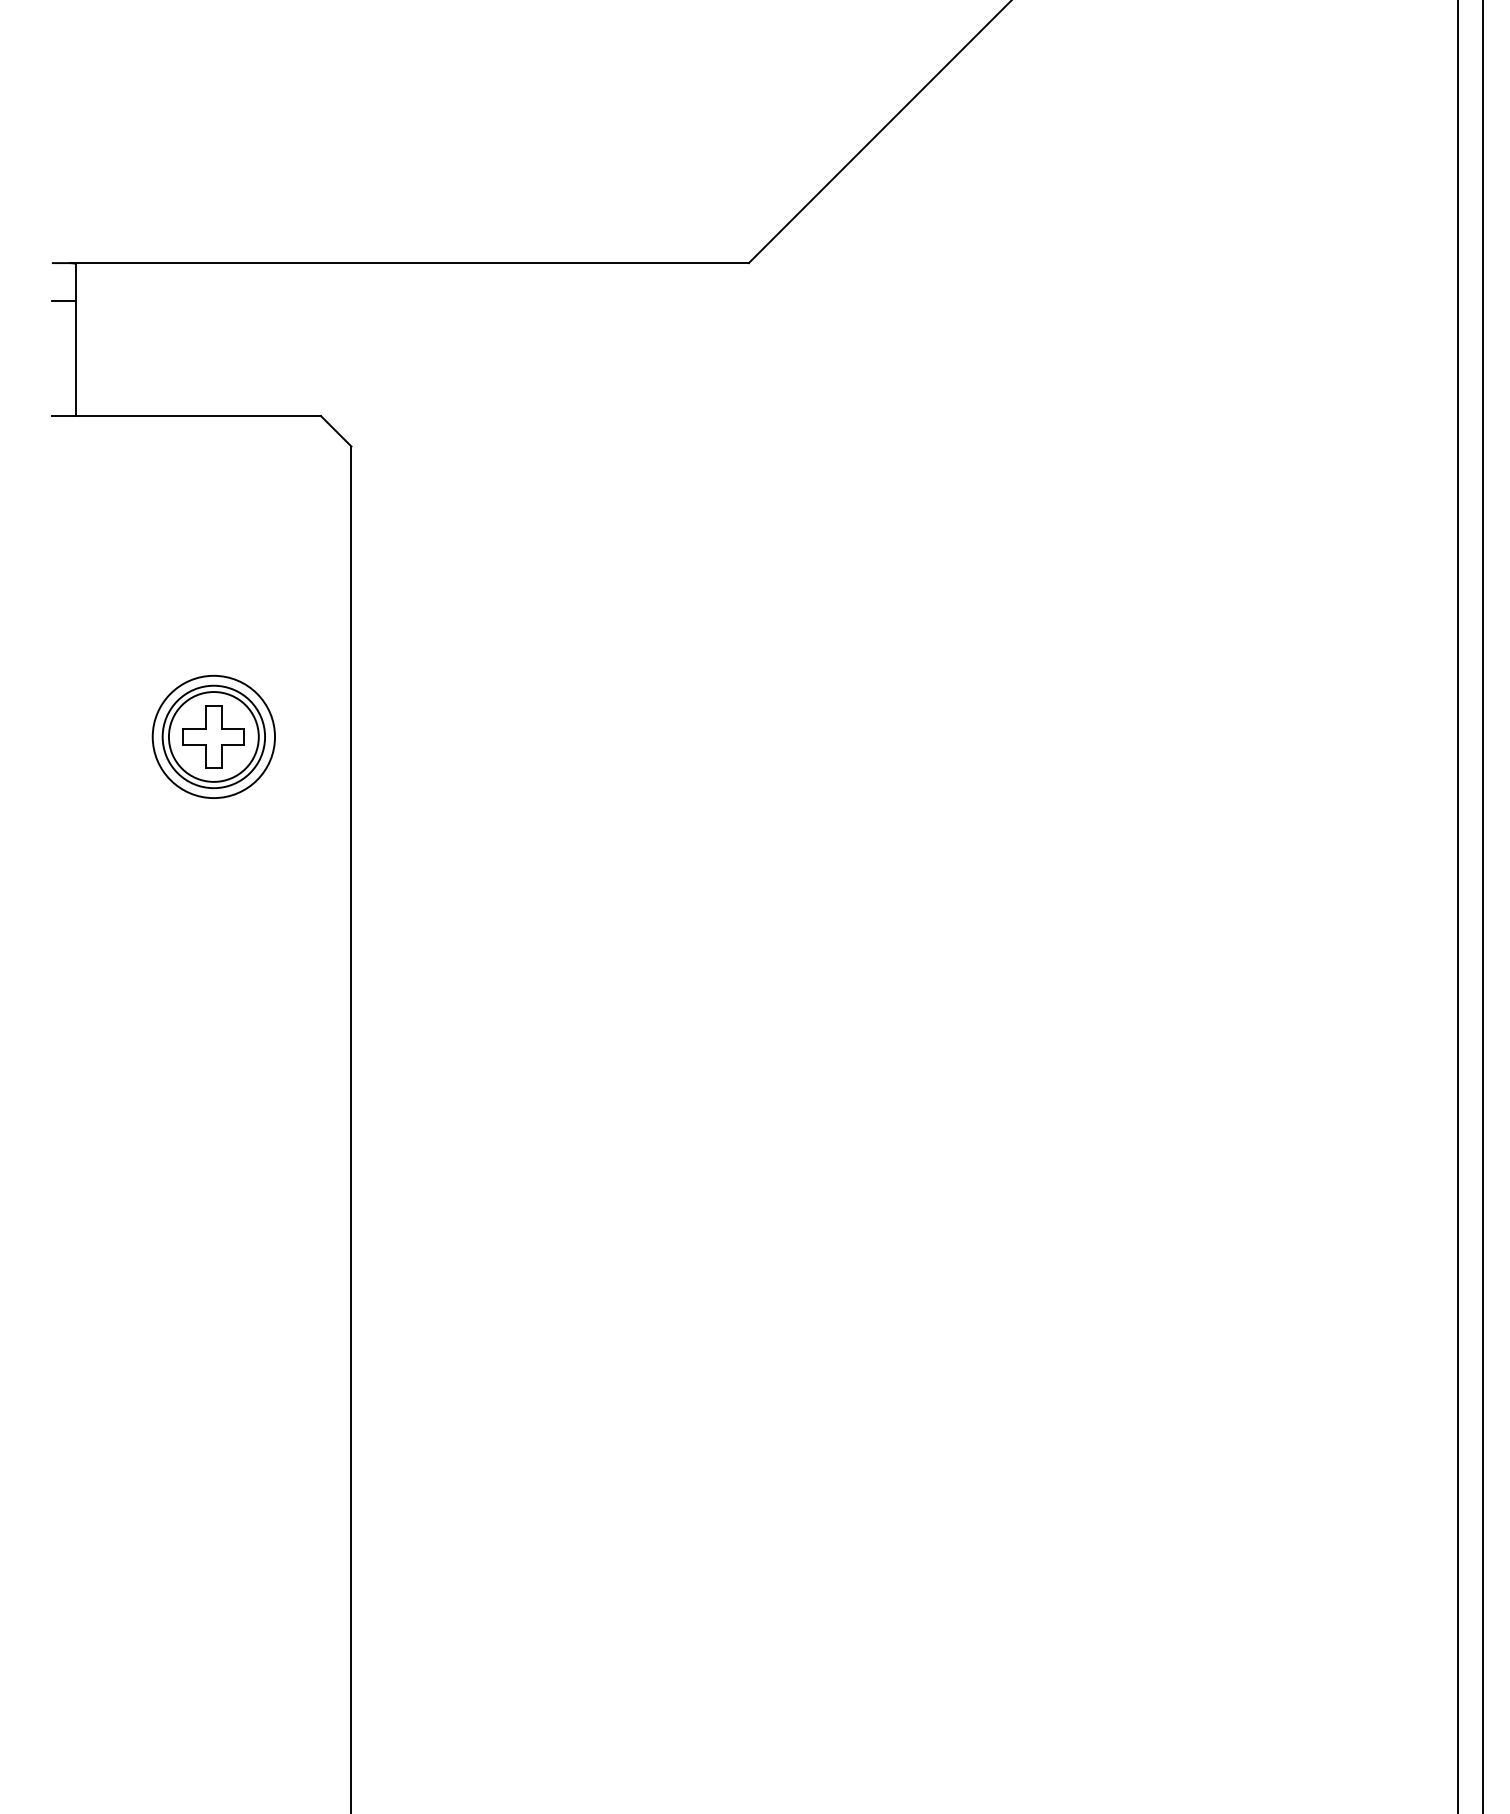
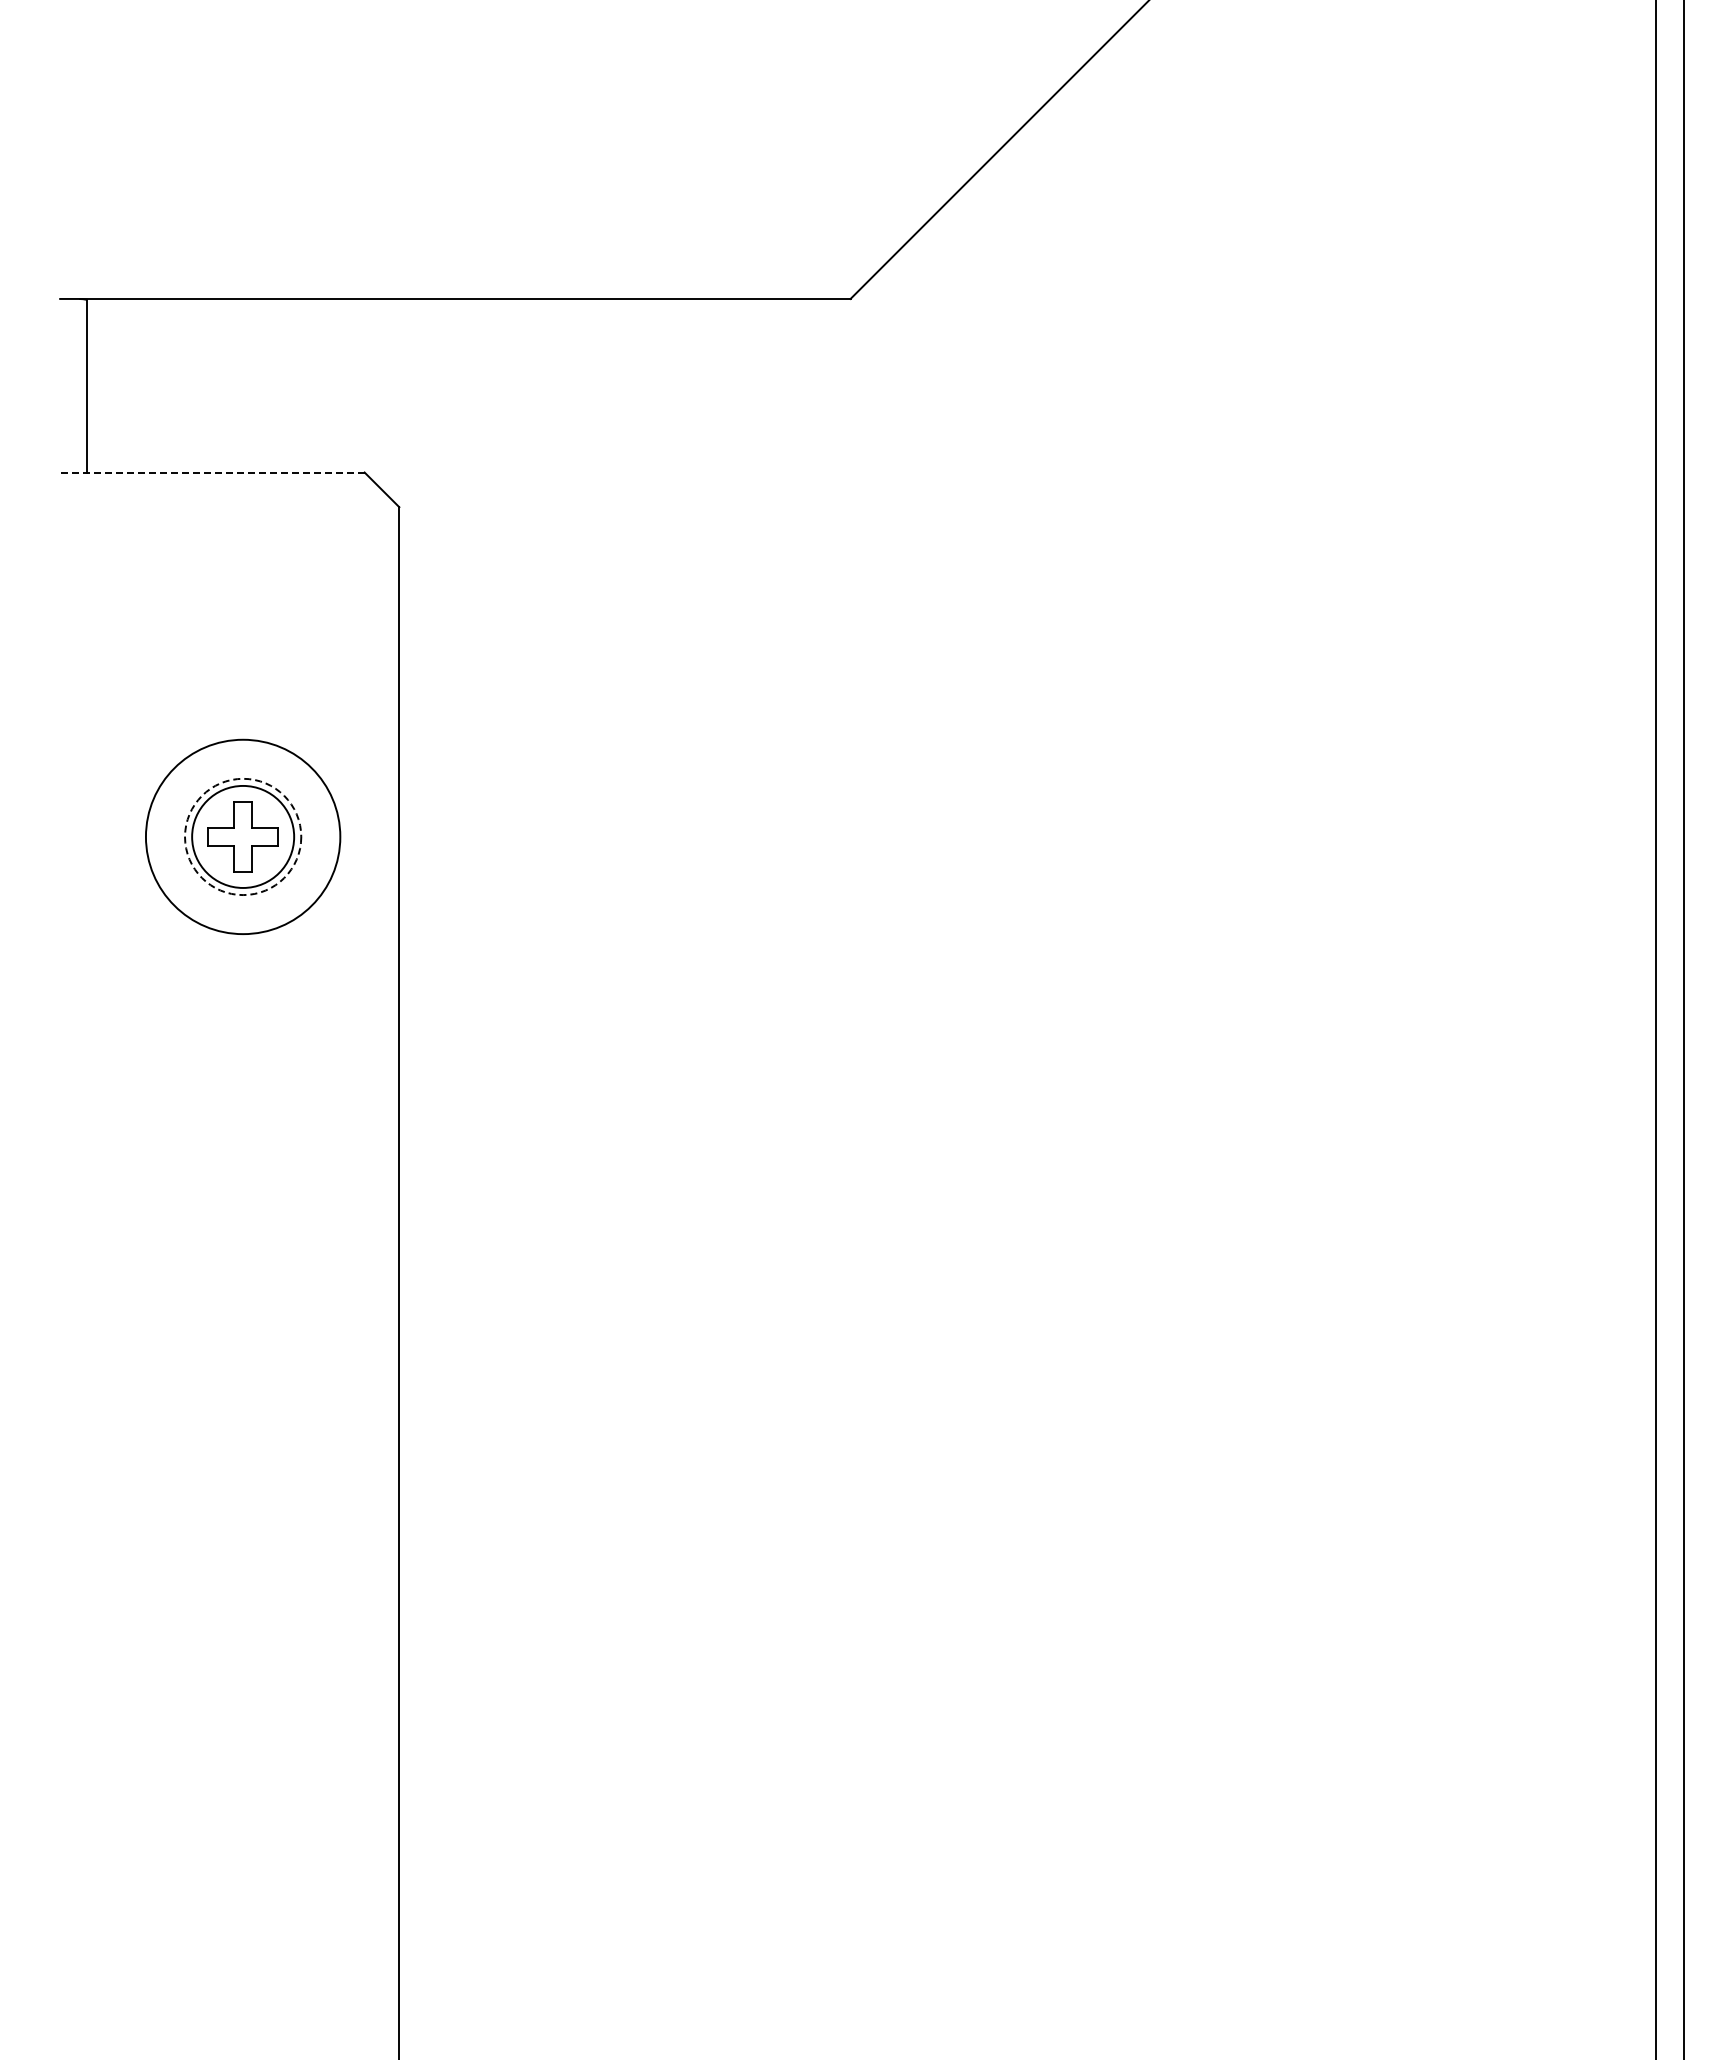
line: (63, 301) -> (72, 342), removed
line: (186, 415) -> (211, 472), solid -> dashed
circle: (213, 736) -> (242, 836), size x1.4
circle: (214, 736) -> (243, 836), solid -> dashed

